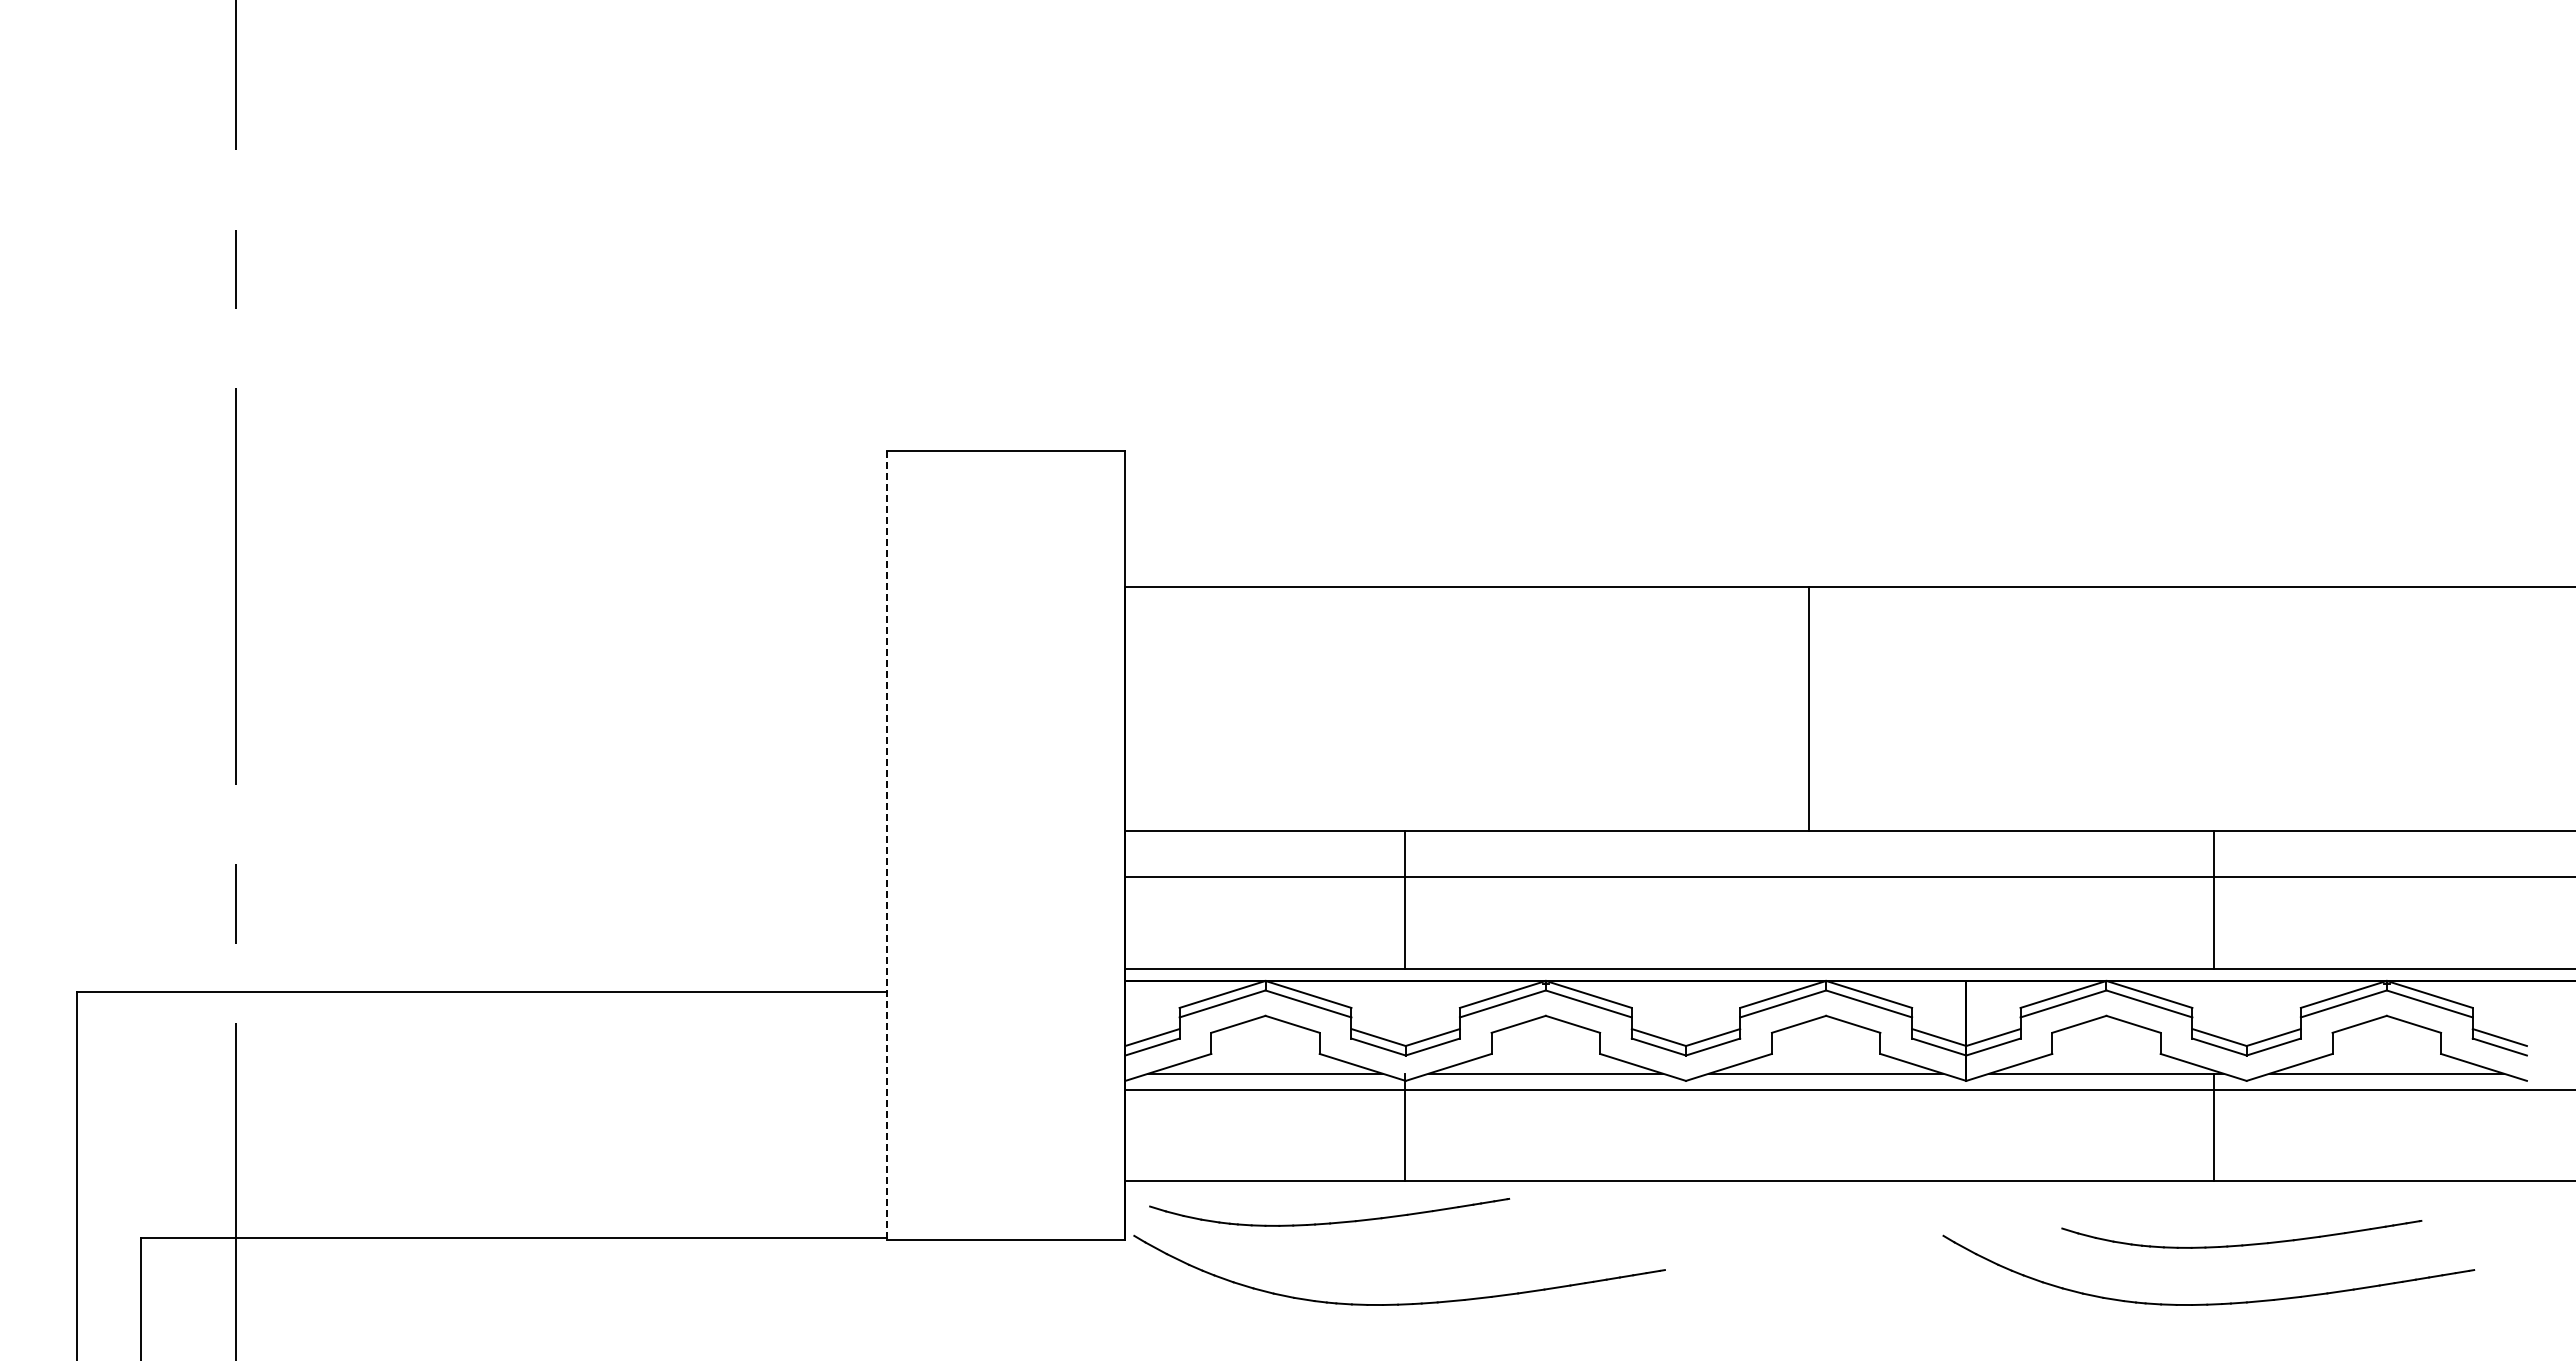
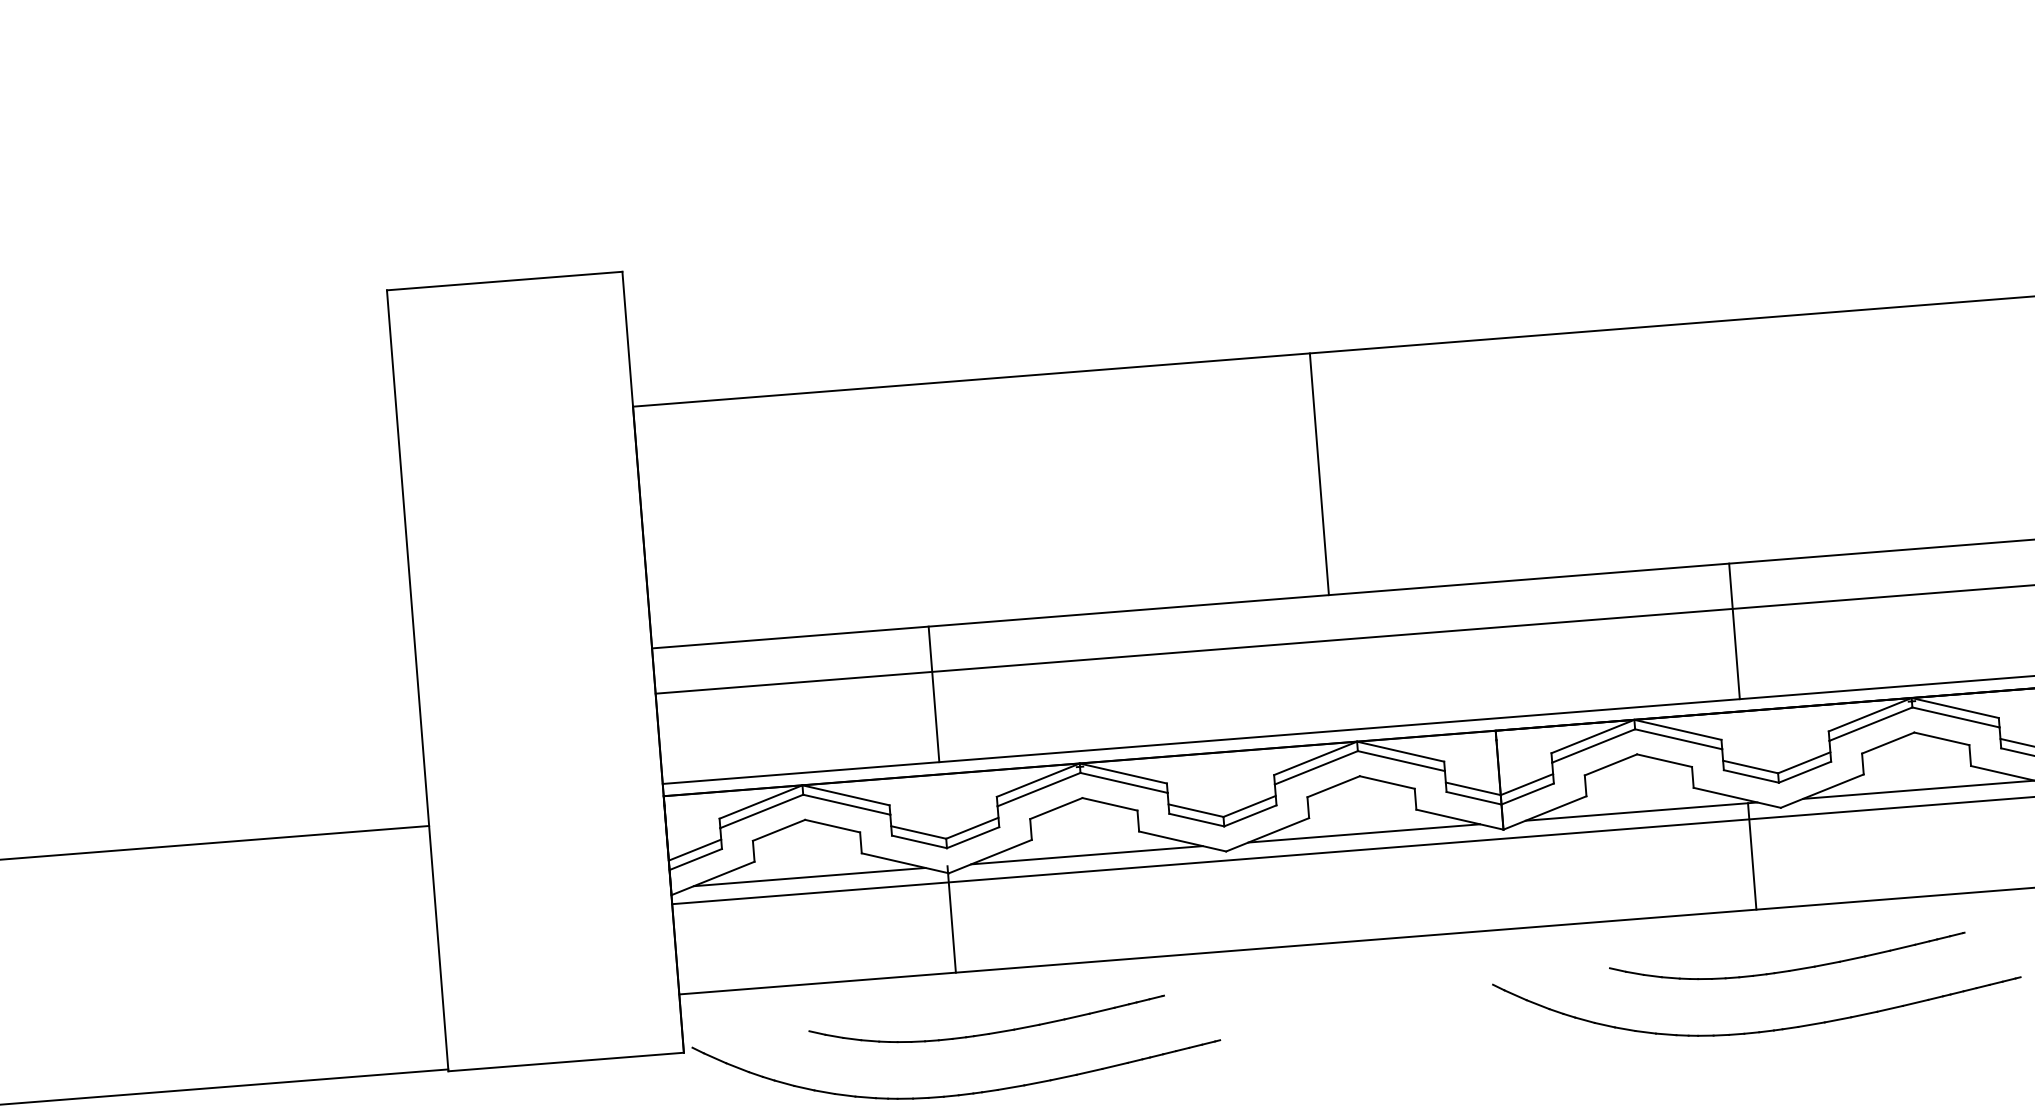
line: (887, 845) -> (417, 680), dashed -> solid
part: (1329, 1222) -> (988, 1033), moved

